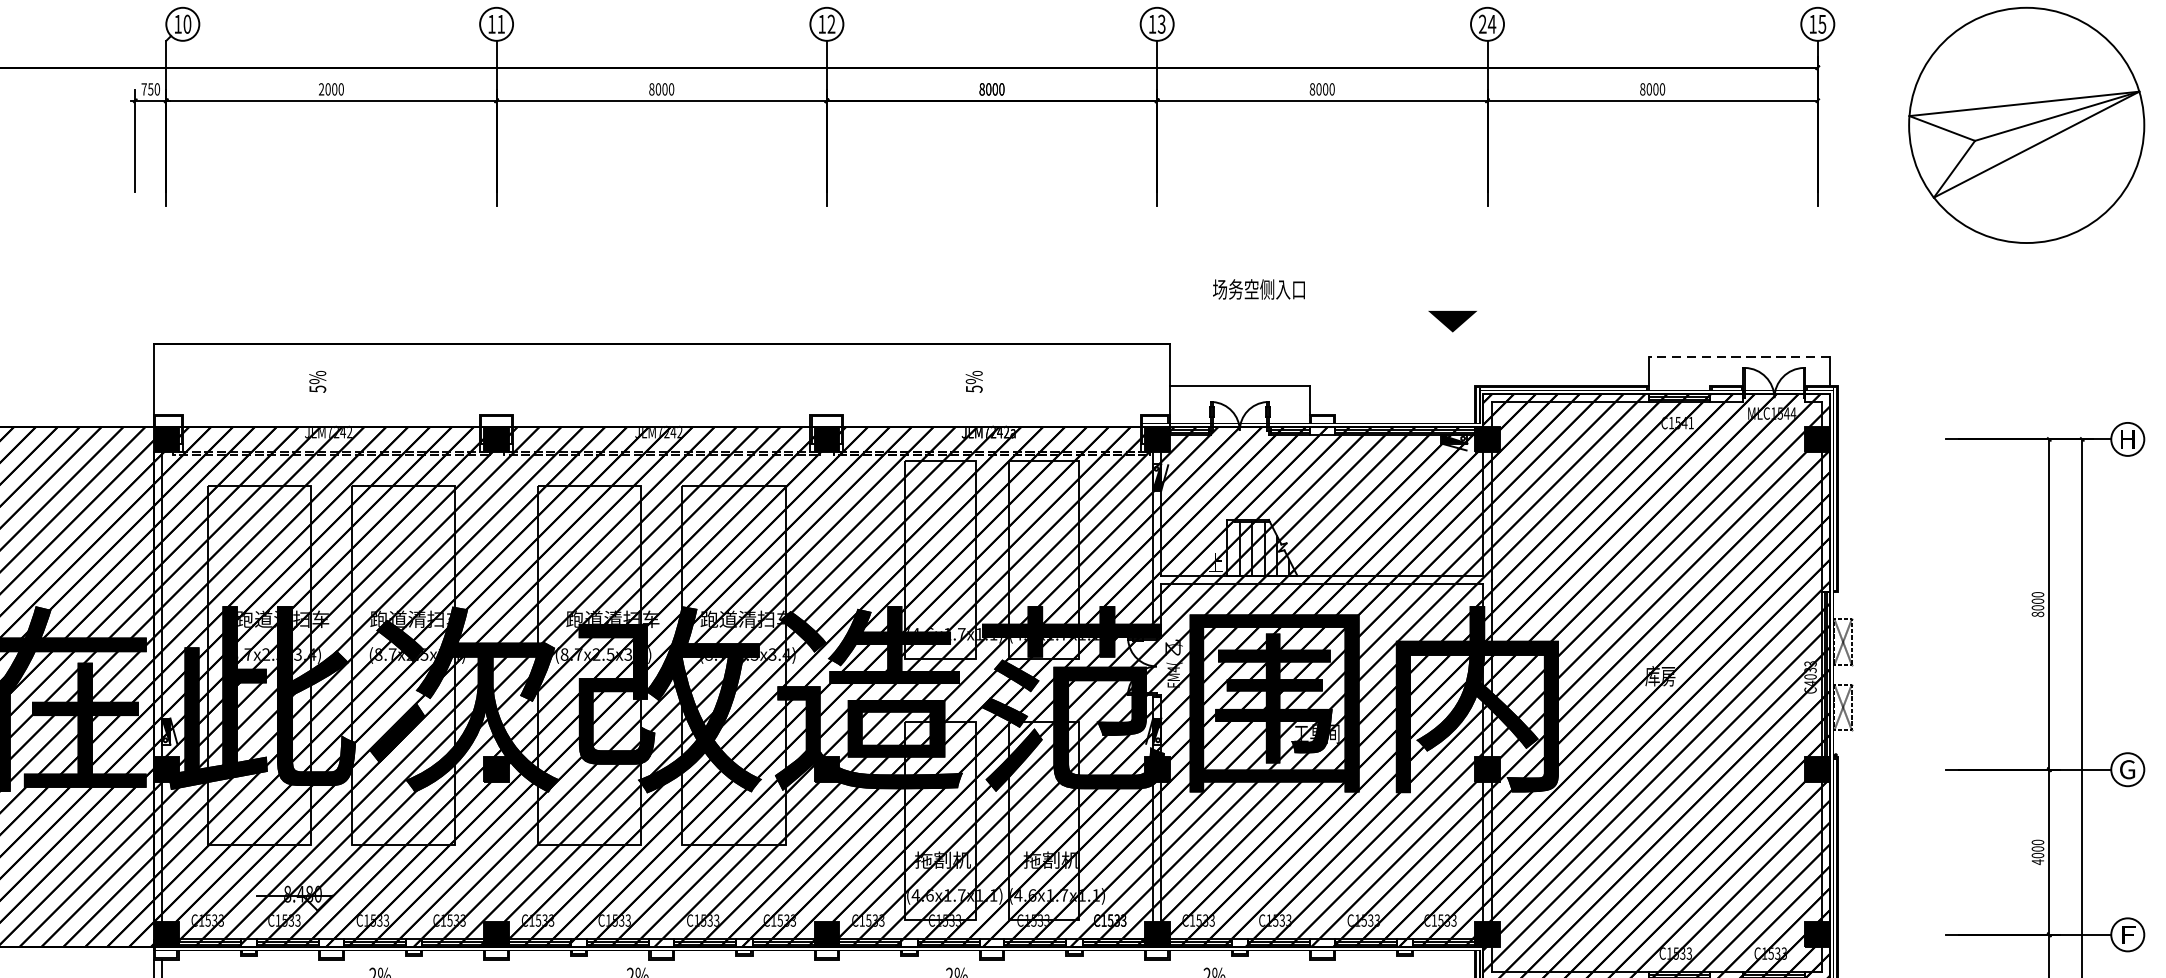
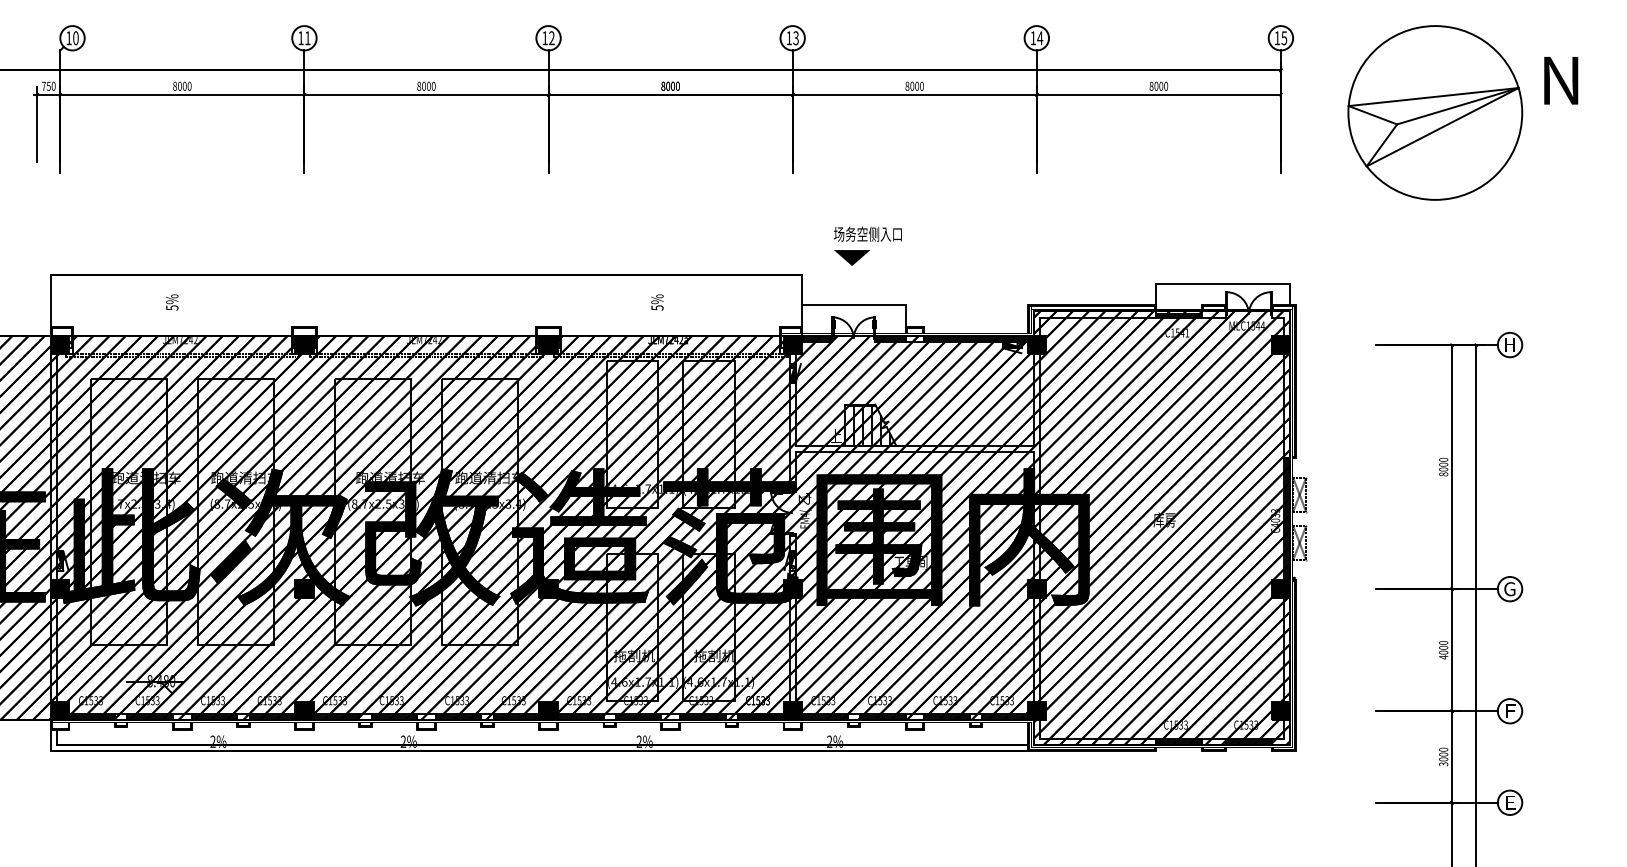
text: (1483, 23) -> (1033, 37), 24 -> 14
text: (322, 89) -> (175, 86), 2000 -> 8000
line: (1451, 320) -> (851, 257), moved
line: (1738, 357) -> (1222, 284), dashed -> solid

